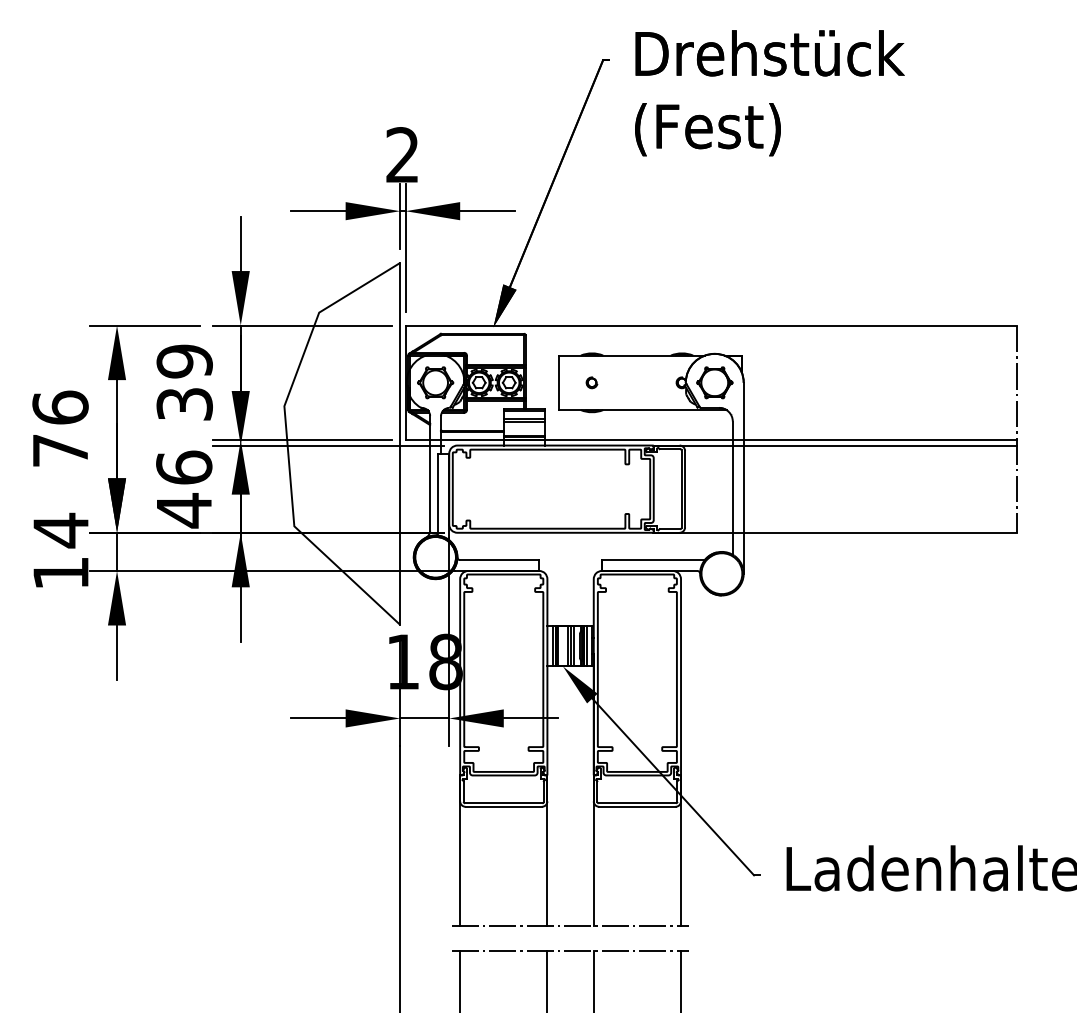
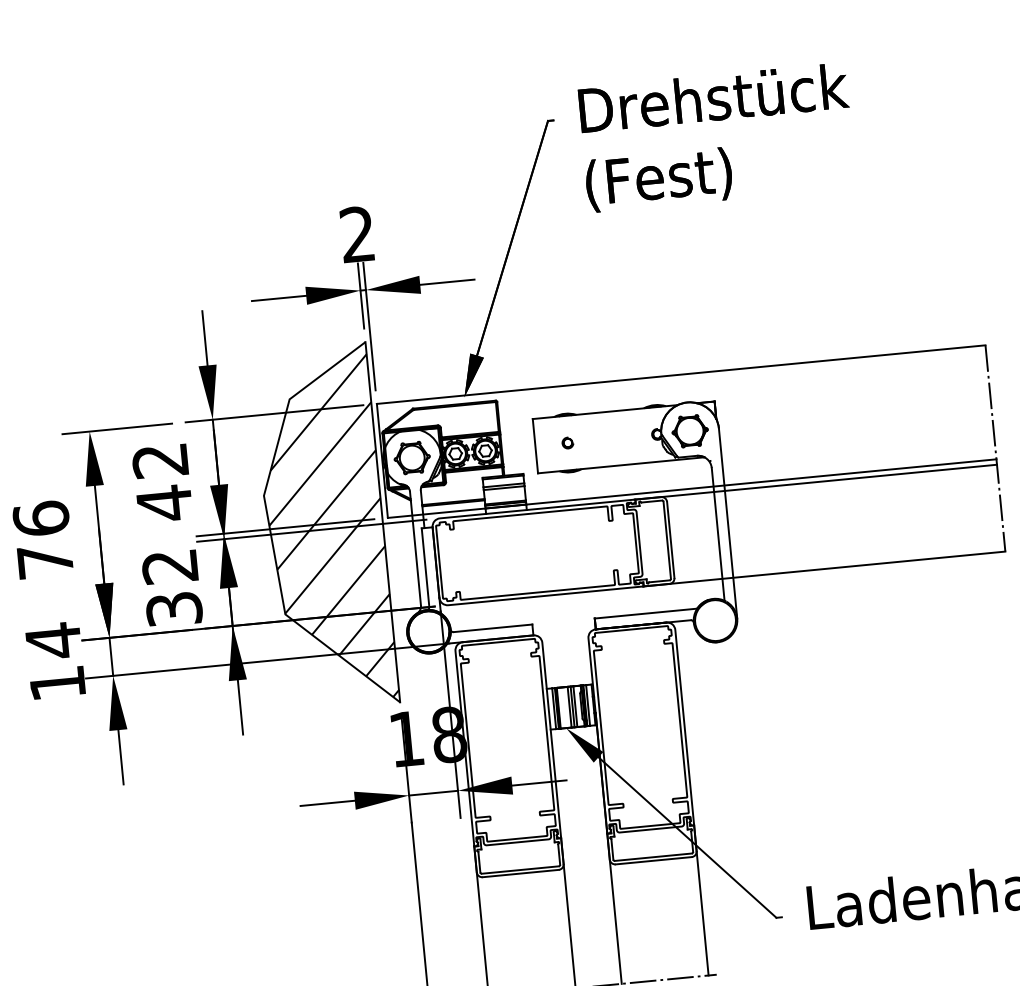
text: (184, 383) -> (162, 482), 39 -> 42
hatch: (343, 446) -> (326, 530), added
text: (184, 489) -> (172, 588), 46 -> 32

